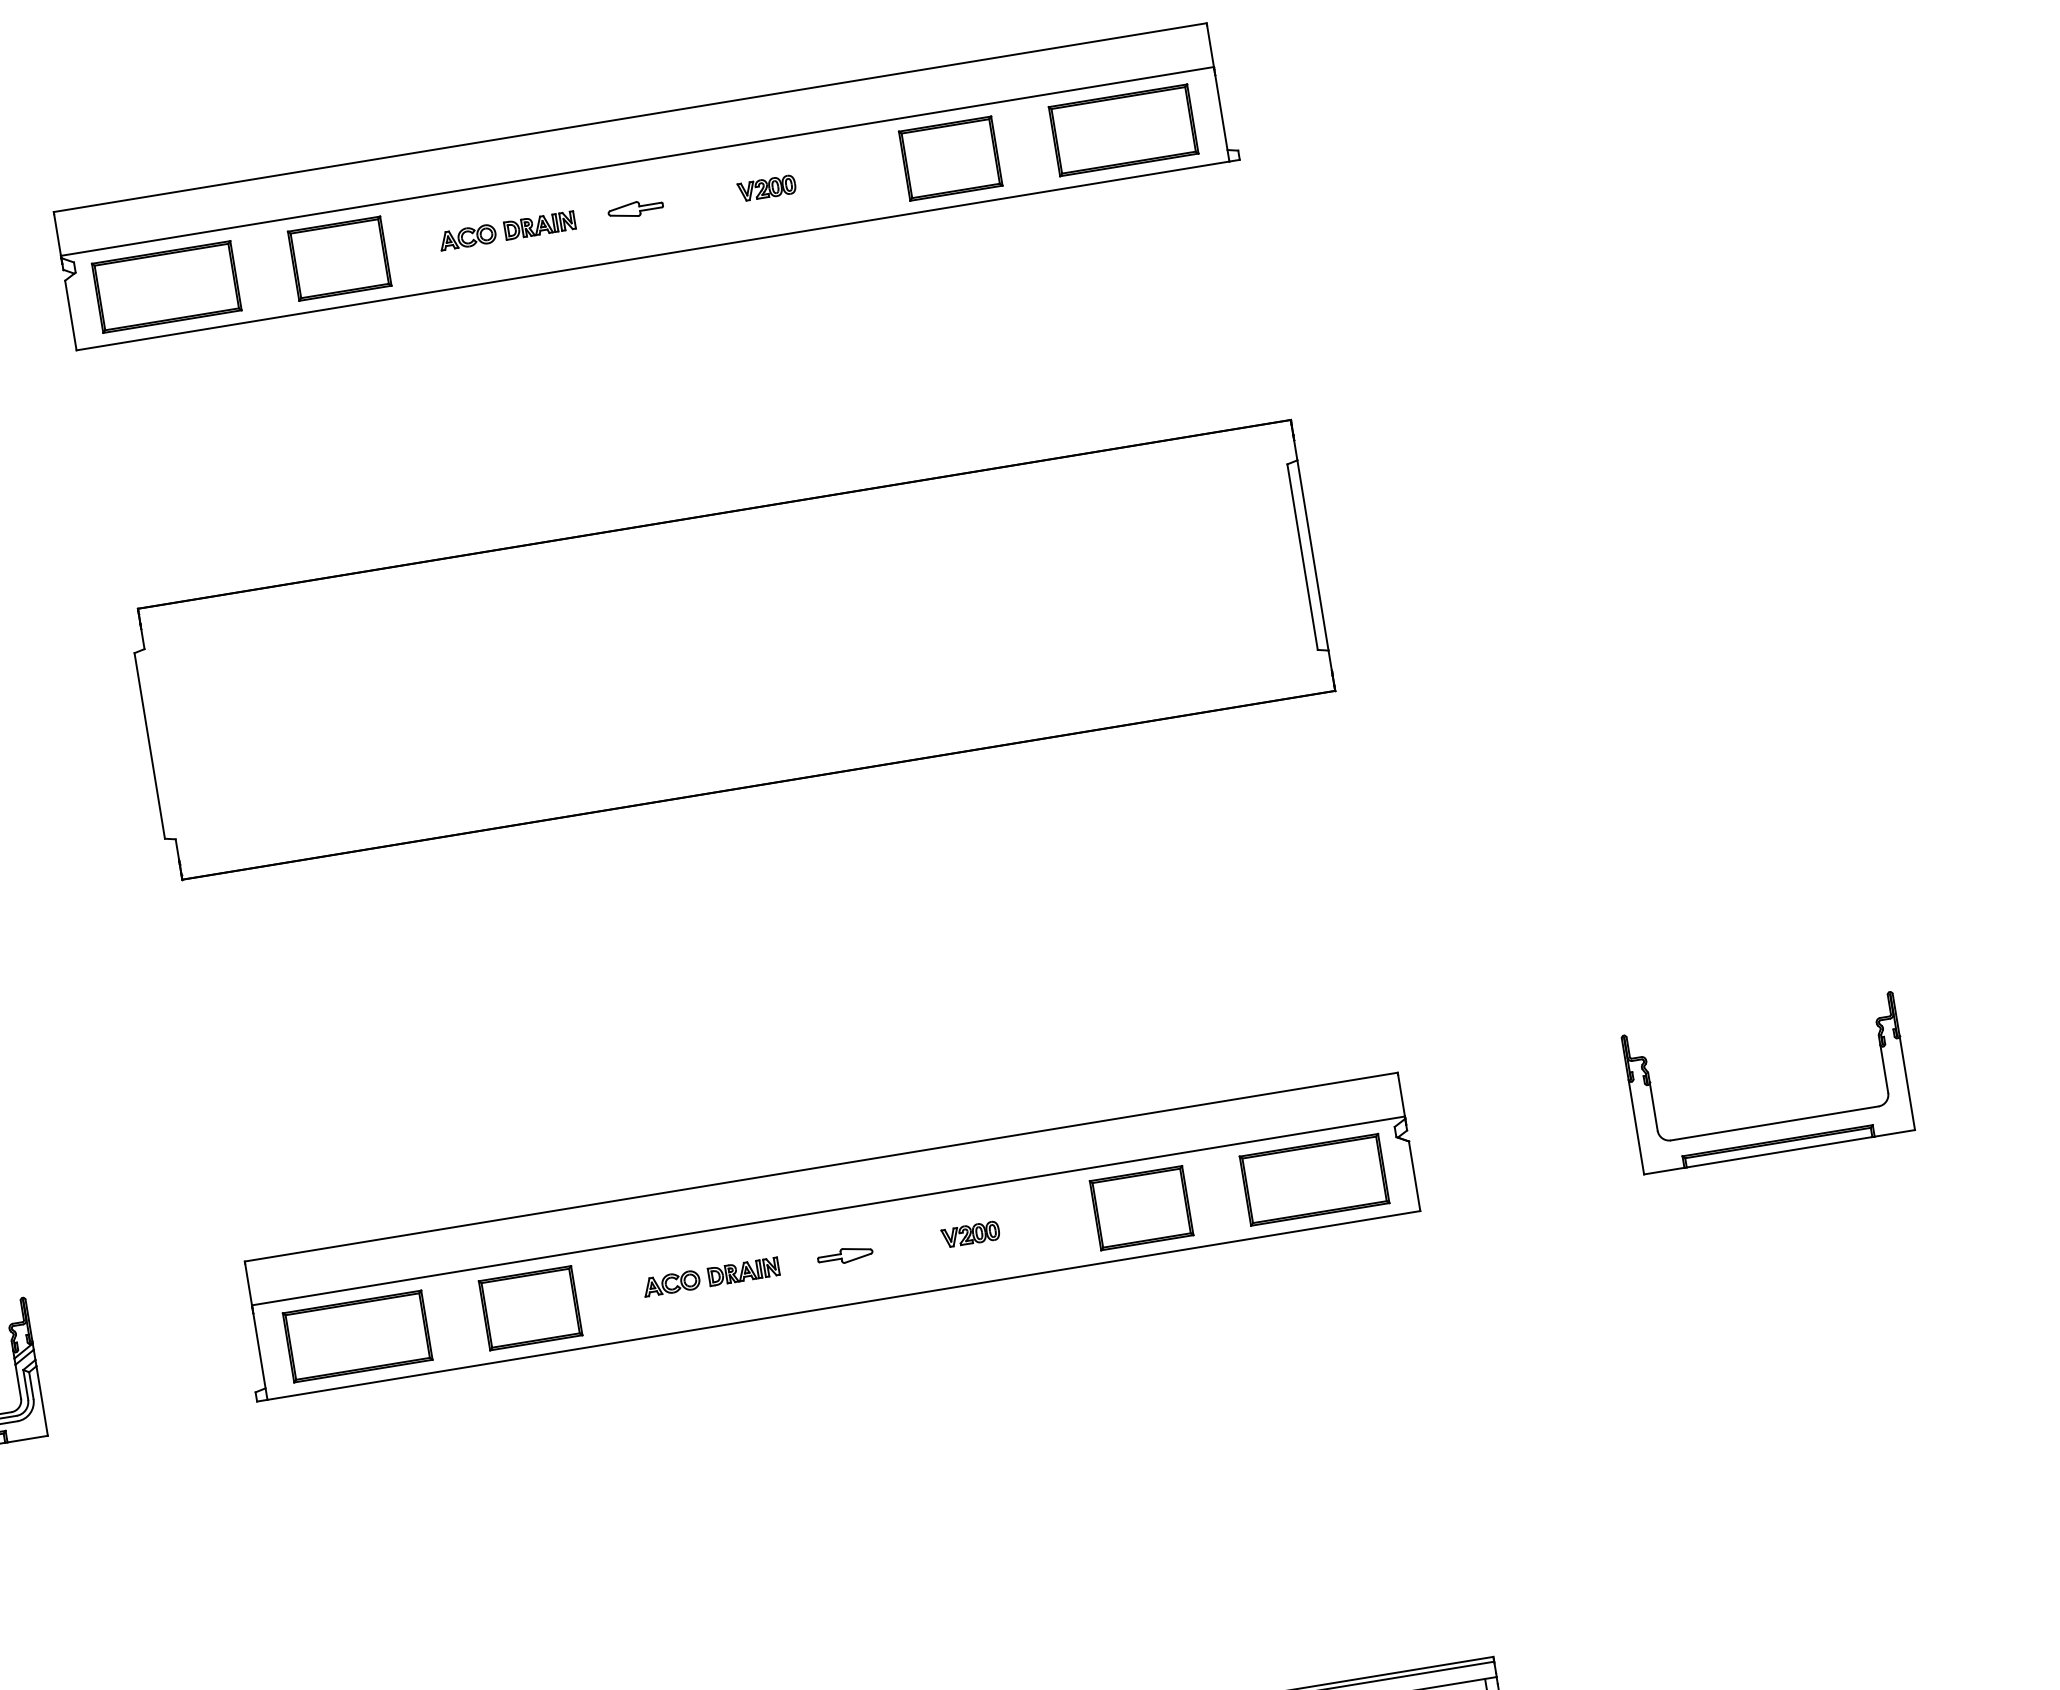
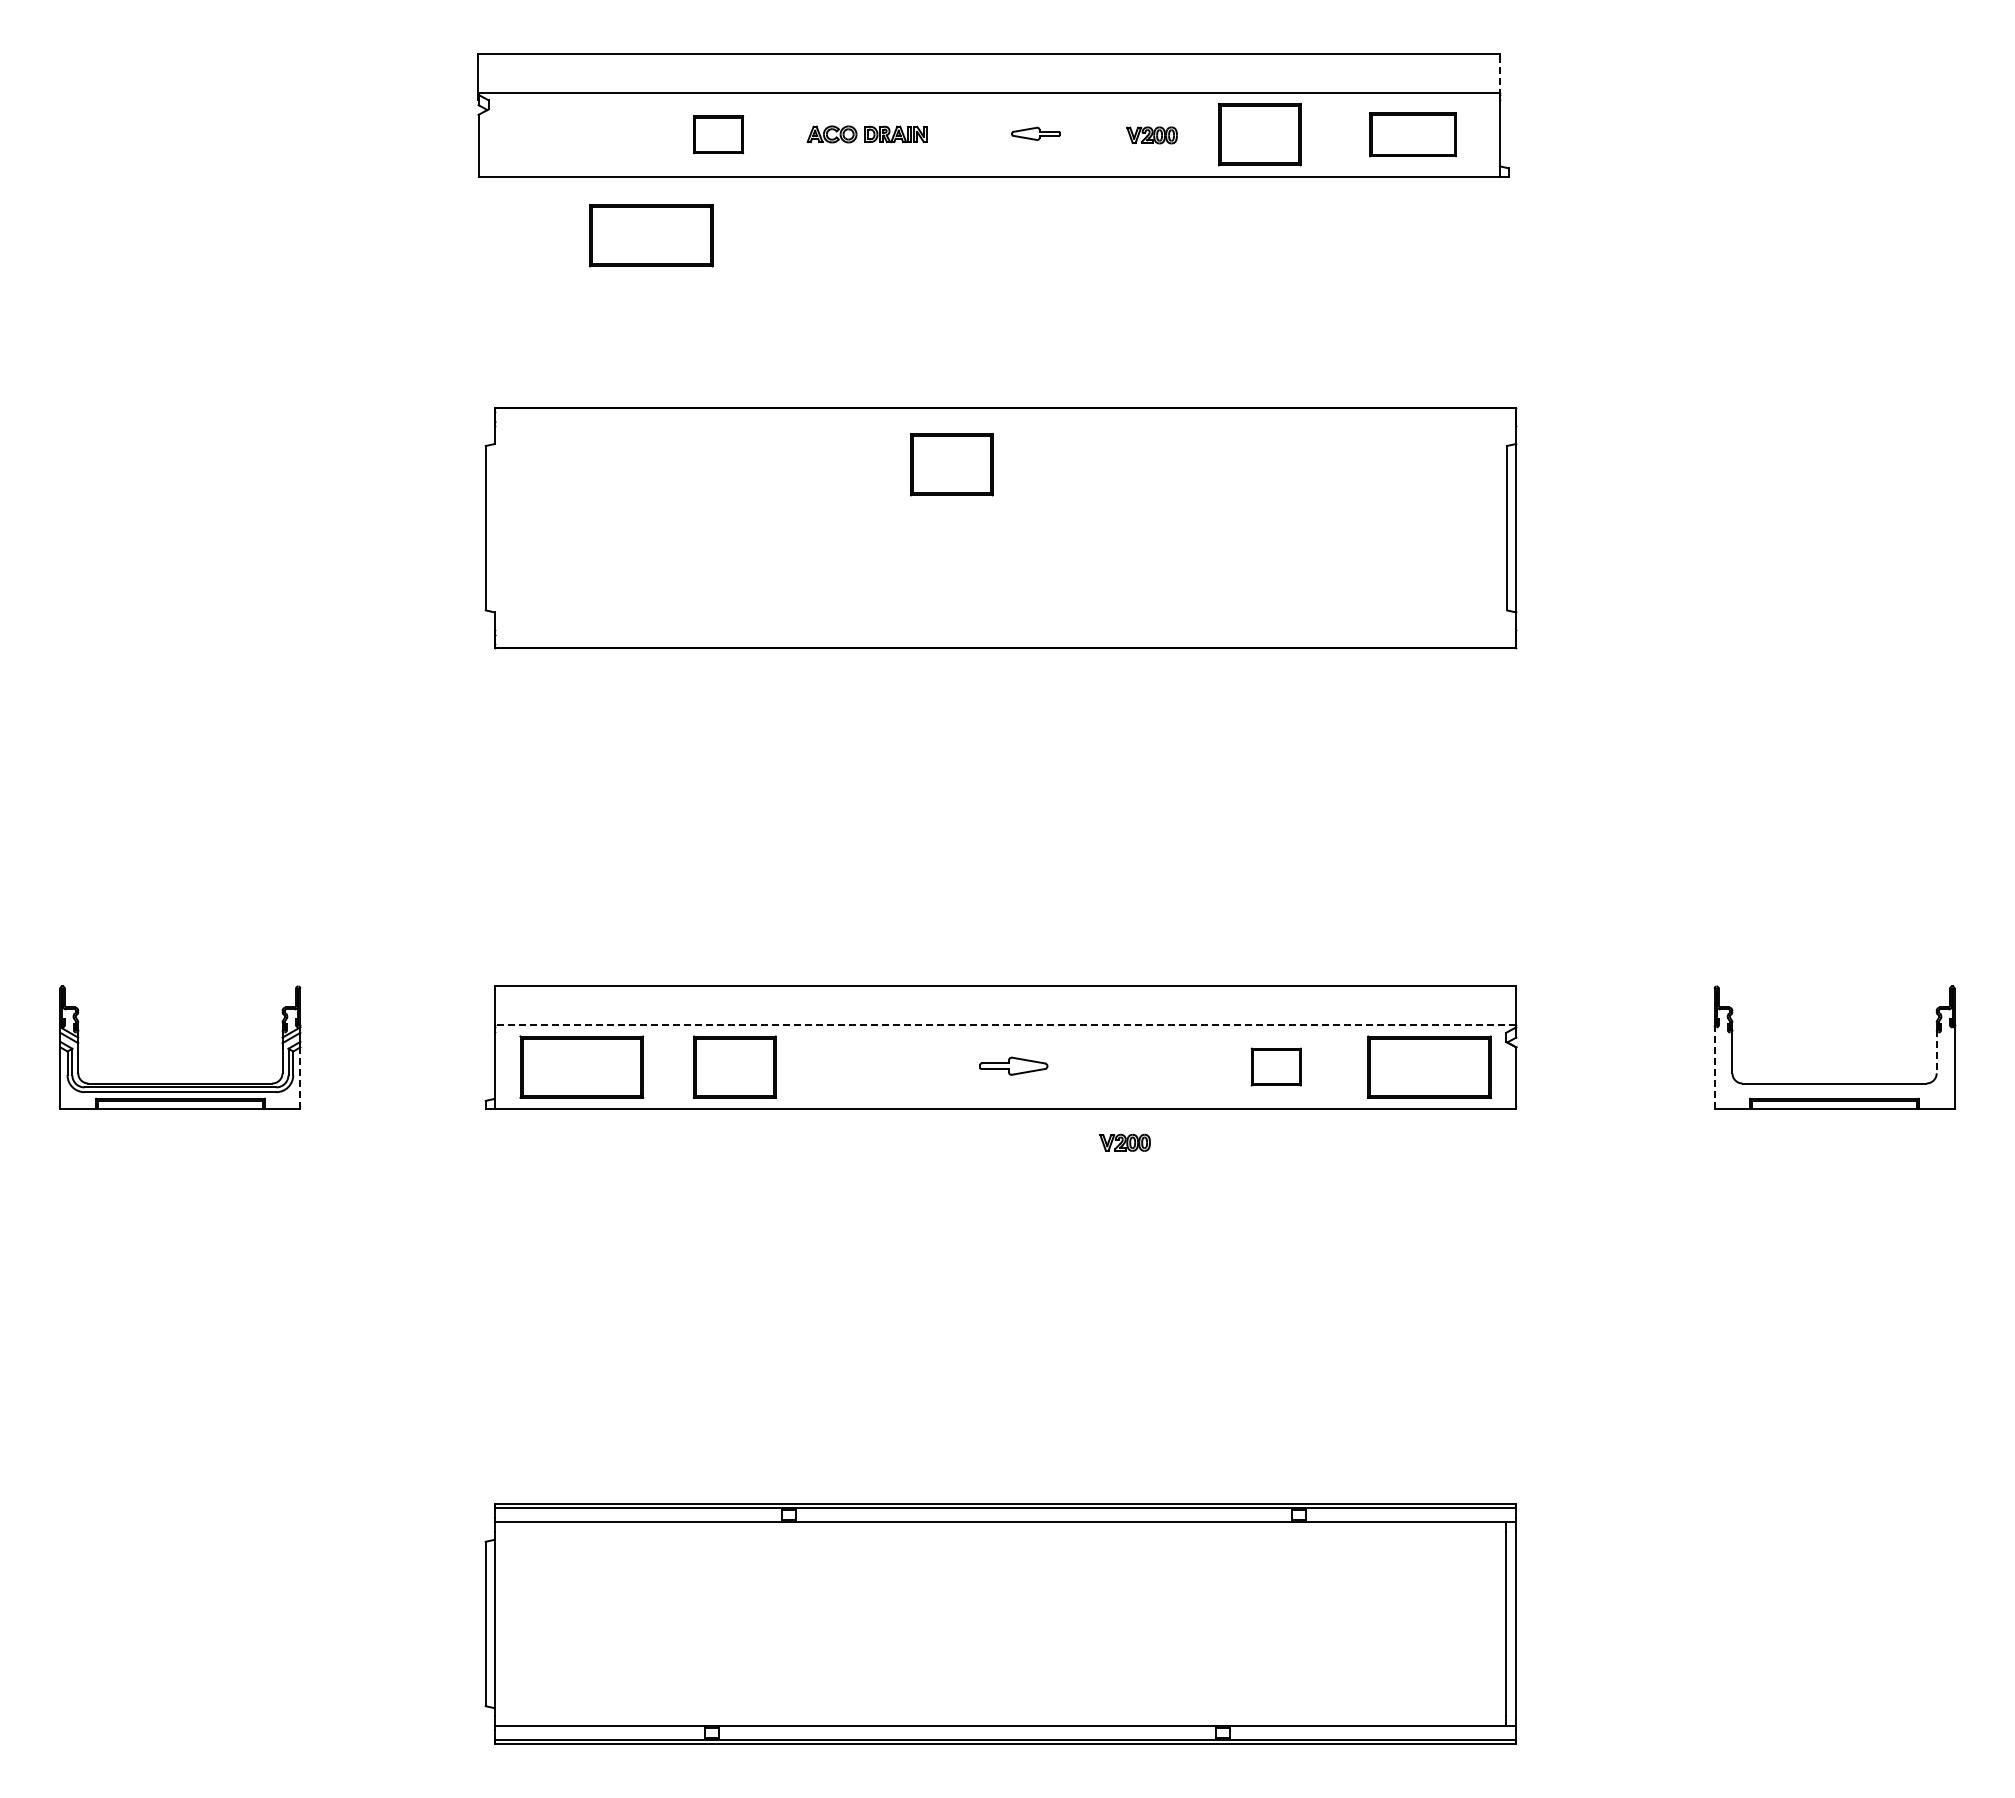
line: (1210, 46) -> (1499, 74), solid -> dashed
part: (1123, 130) -> (1412, 134), size x0.7
part: (766, 188) -> (1151, 135), moved
part: (635, 208) -> (1035, 133), moved
part: (339, 258) -> (718, 134), size x0.6
part: (166, 286) -> (651, 235), moved
part: (663, 587) -> (951, 464), added
line: (1884, 1069) -> (1936, 1052), solid -> dashed
line: (1636, 1127) -> (1714, 1067), solid -> dashed
part: (1141, 1207) -> (1276, 1066), size x0.6
line: (828, 1211) -> (1005, 1025), solid -> dashed
part: (970, 1234) -> (1124, 1142), moved
part: (844, 1255) -> (1013, 1066), size x1.4
part: (710, 1276) -> (894, 1065), removed
line: (42, 1401) -> (300, 1078), solid -> dashed

